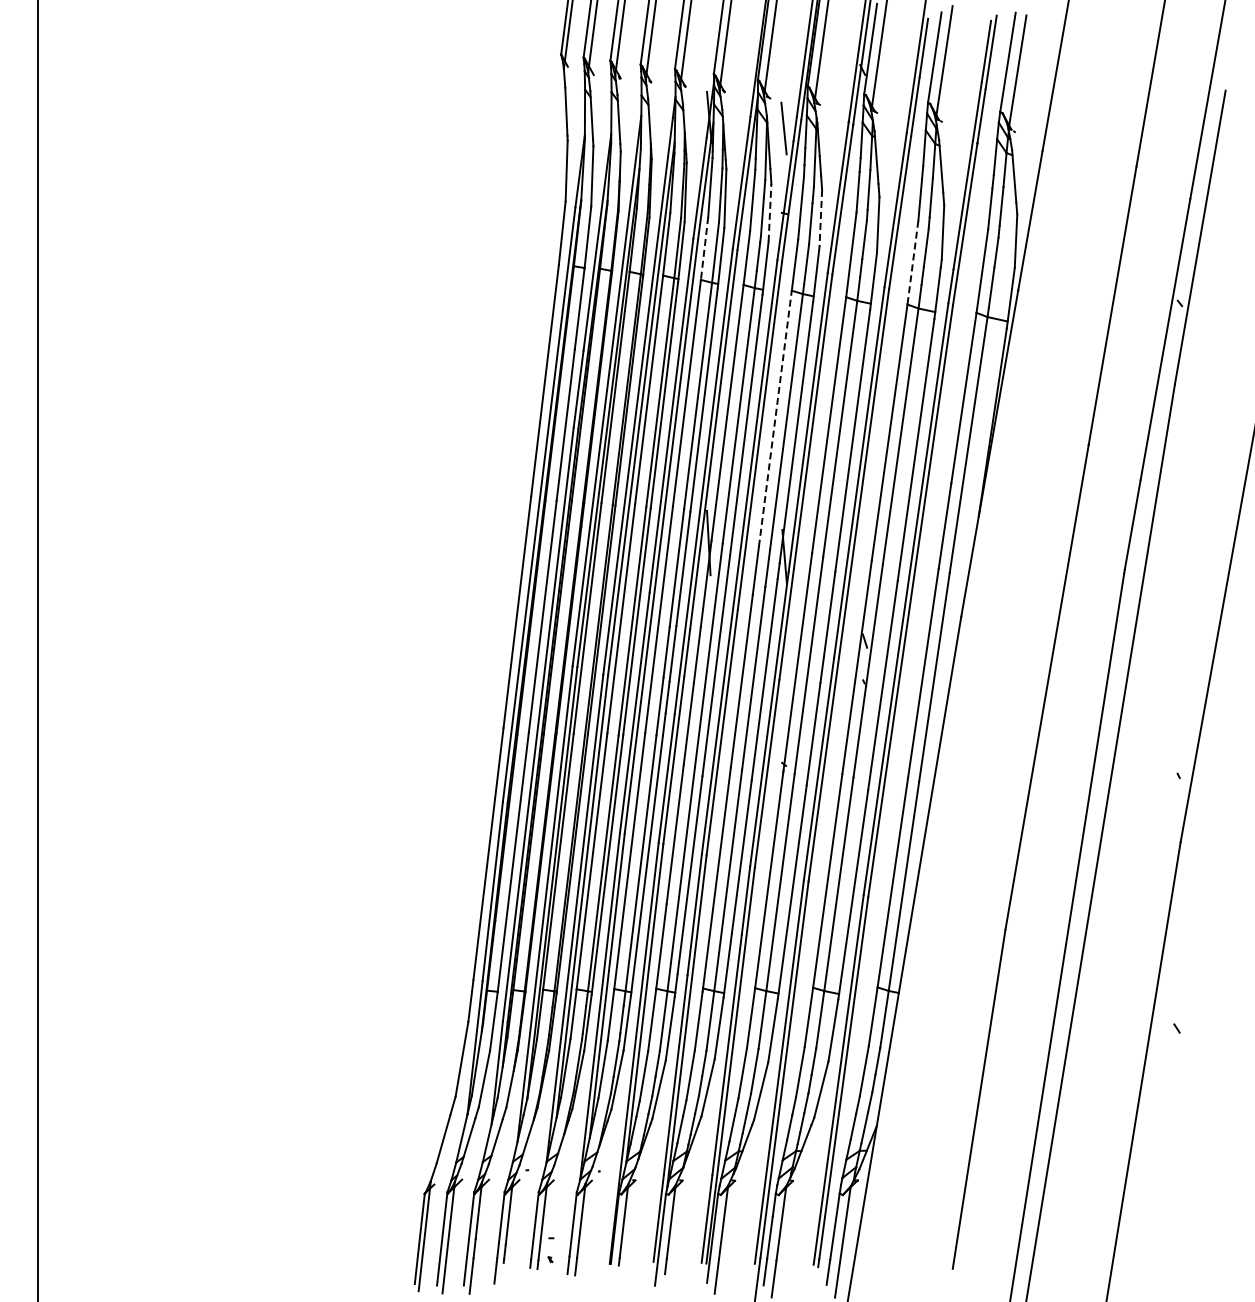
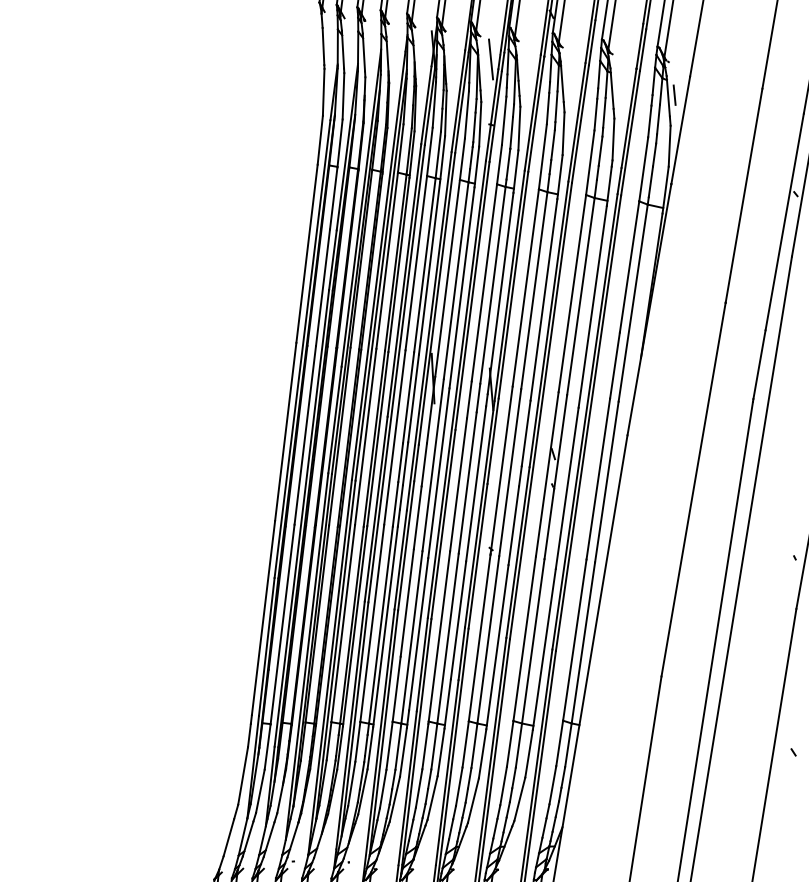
line: (1022, 174) -> (674, 94), added
line: (770, 212) -> (480, 124), dashed -> solid
line: (820, 218) -> (519, 128), dashed -> solid
line: (704, 248) -> (429, 151), dashed -> solid
line: (912, 263) -> (589, 163), dashed -> solid
line: (775, 418) -> (484, 282), dashed -> solid

